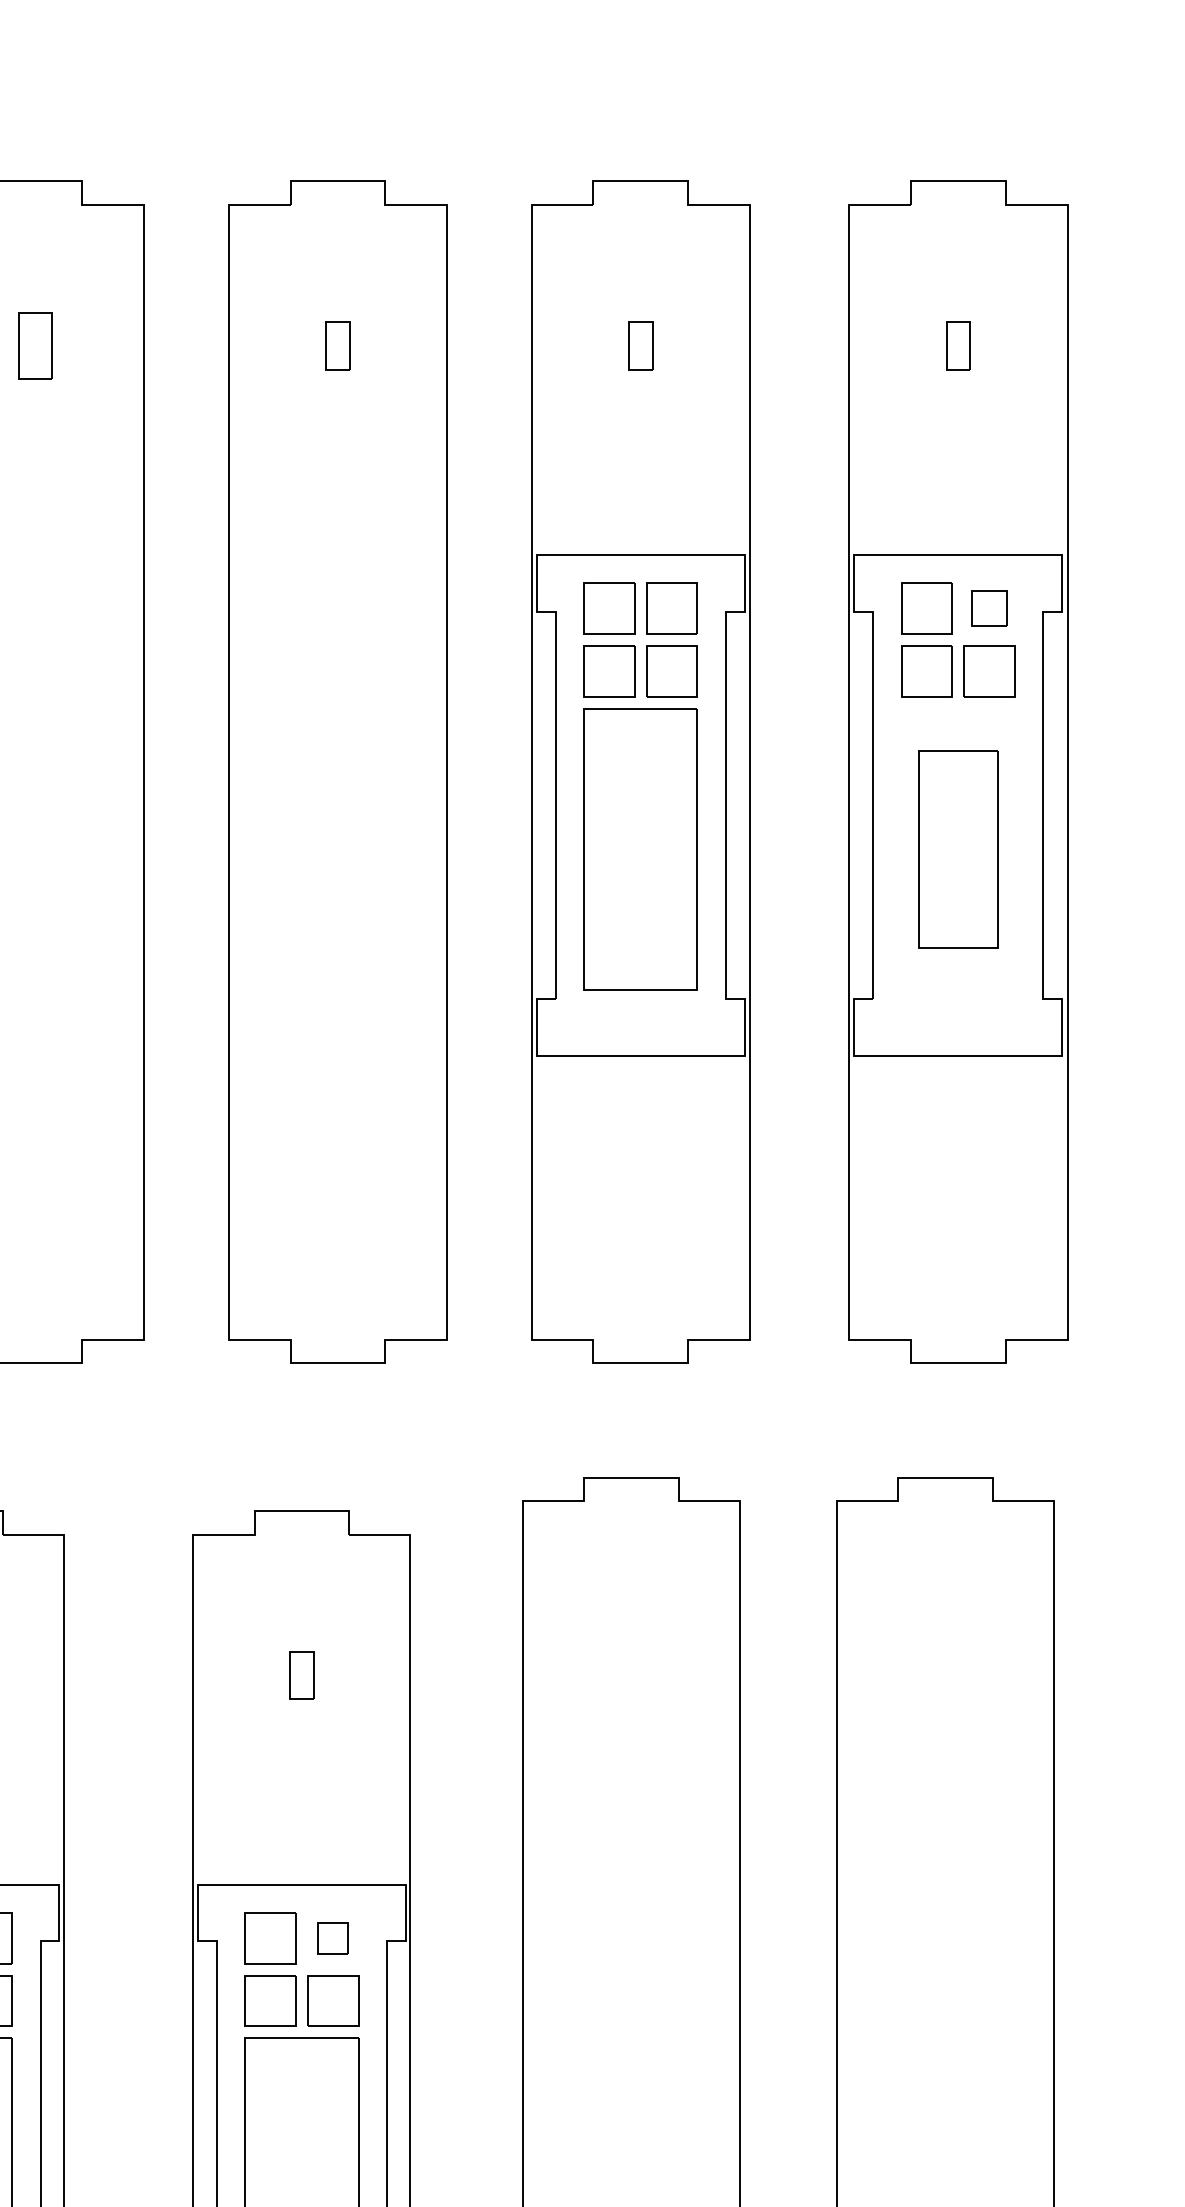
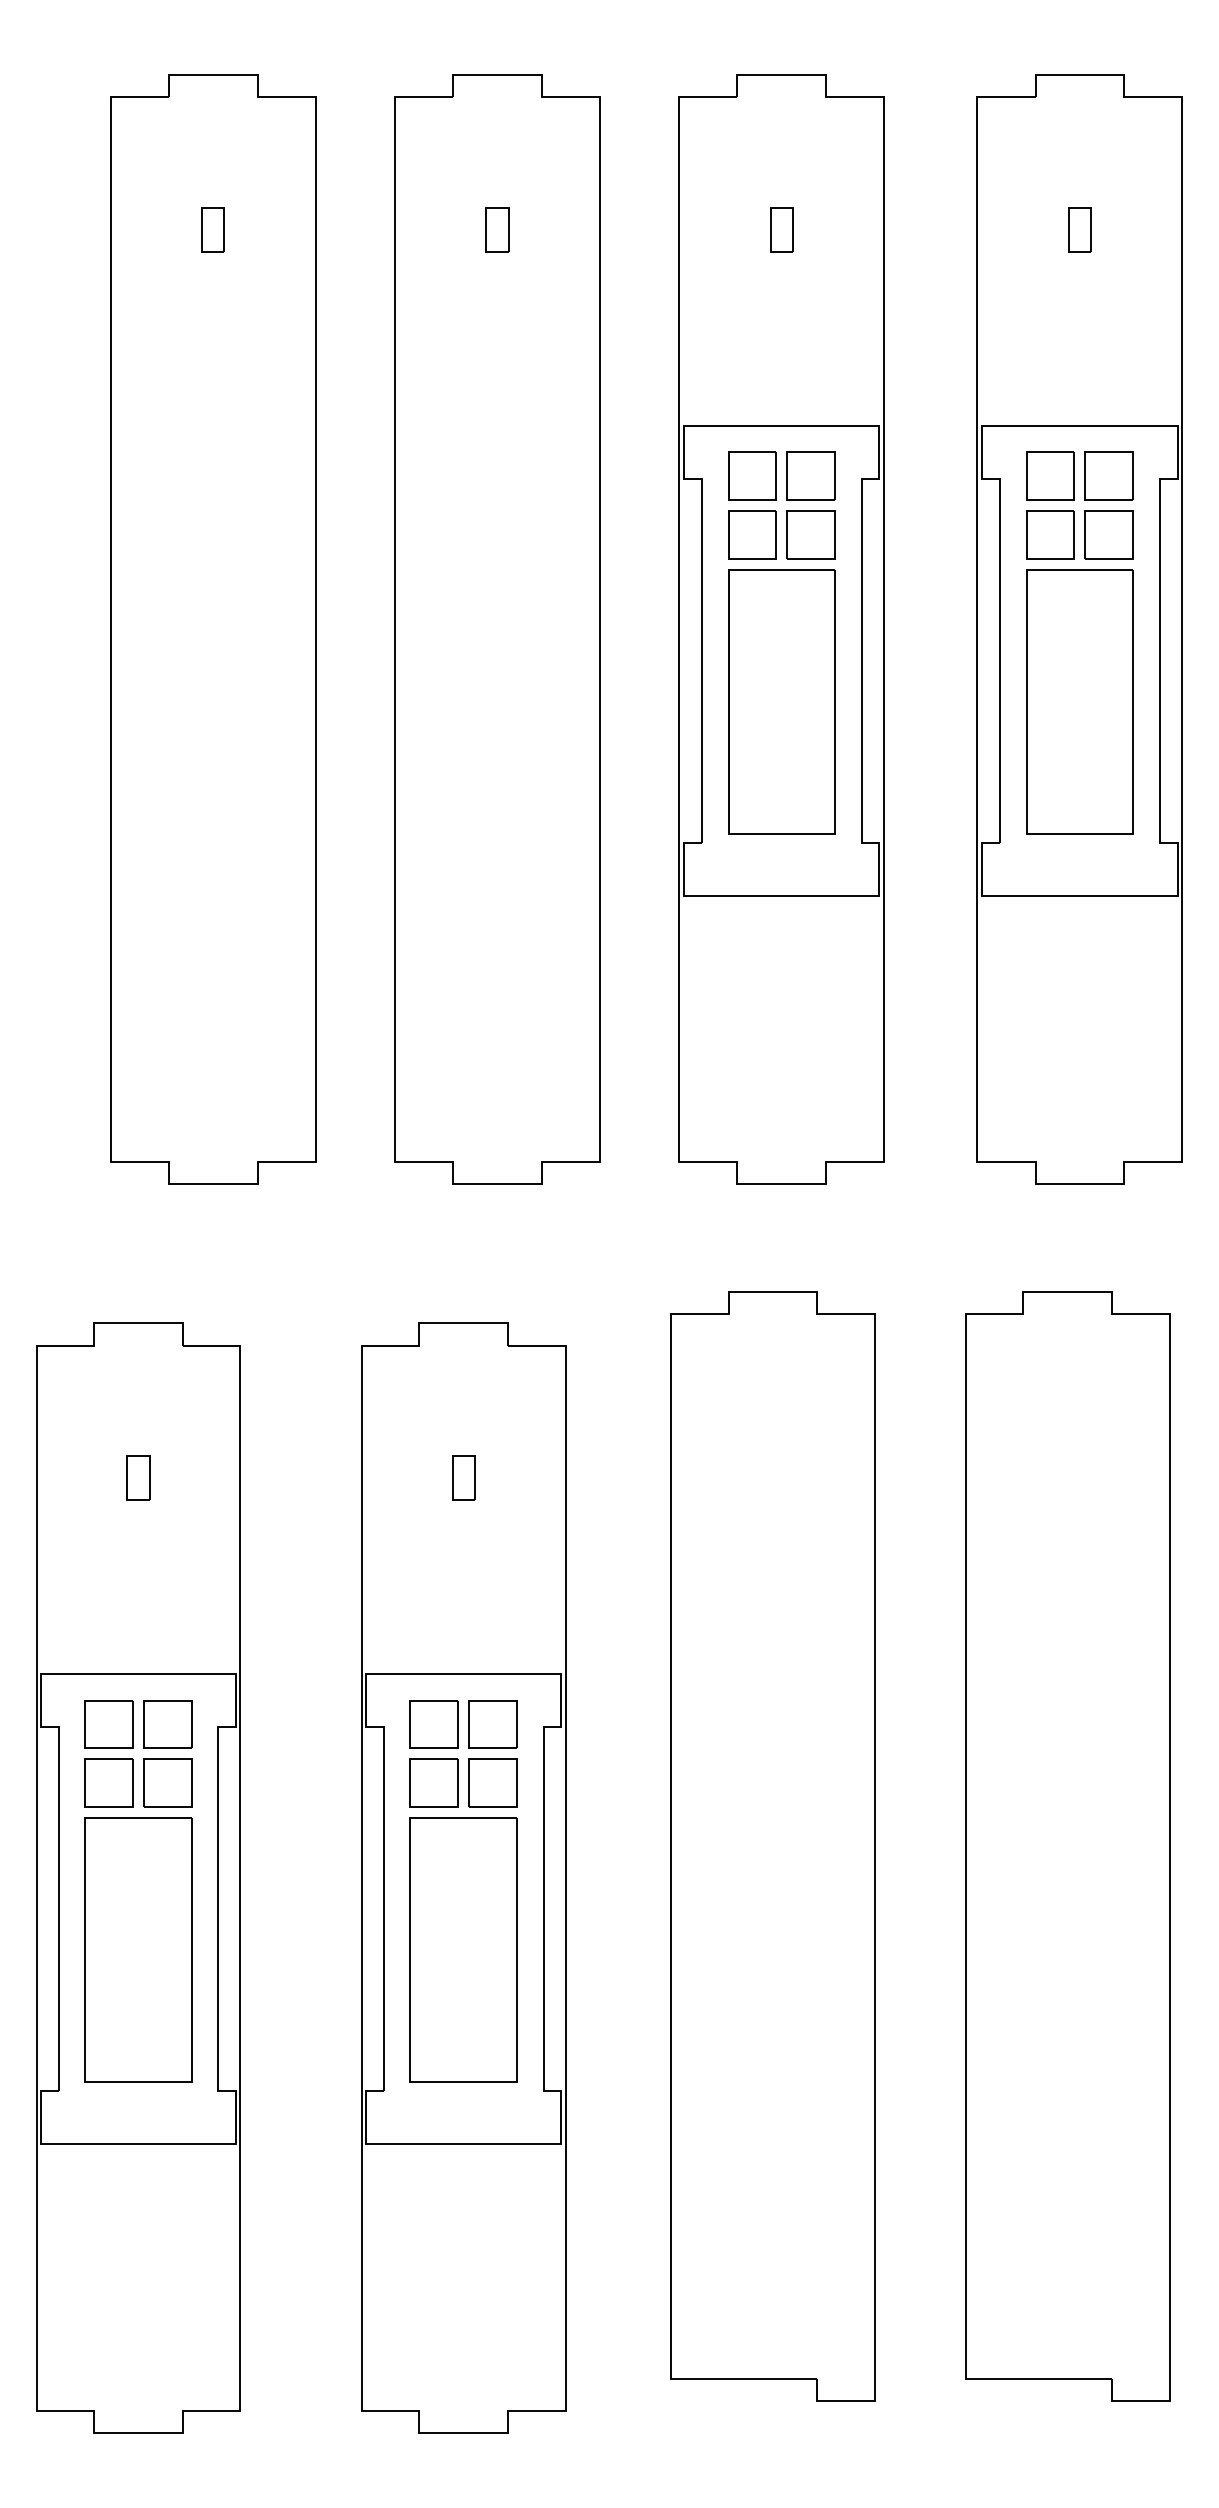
part: (34, 345) -> (212, 229), size x0.71
part: (988, 607) -> (1108, 475), size x1.43
part: (957, 848) -> (1079, 701), size x1.43
part: (332, 1938) -> (492, 1724), size x1.67

